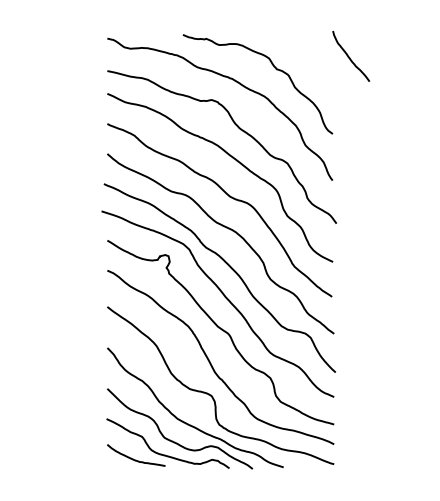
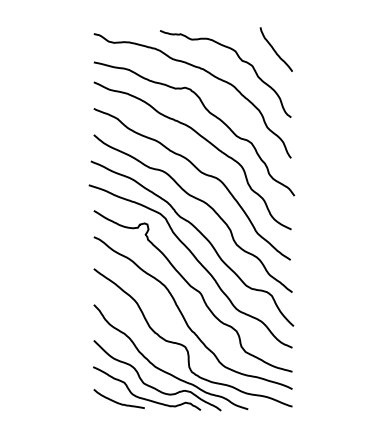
curve: (349, 56) -> (274, 49), moved

